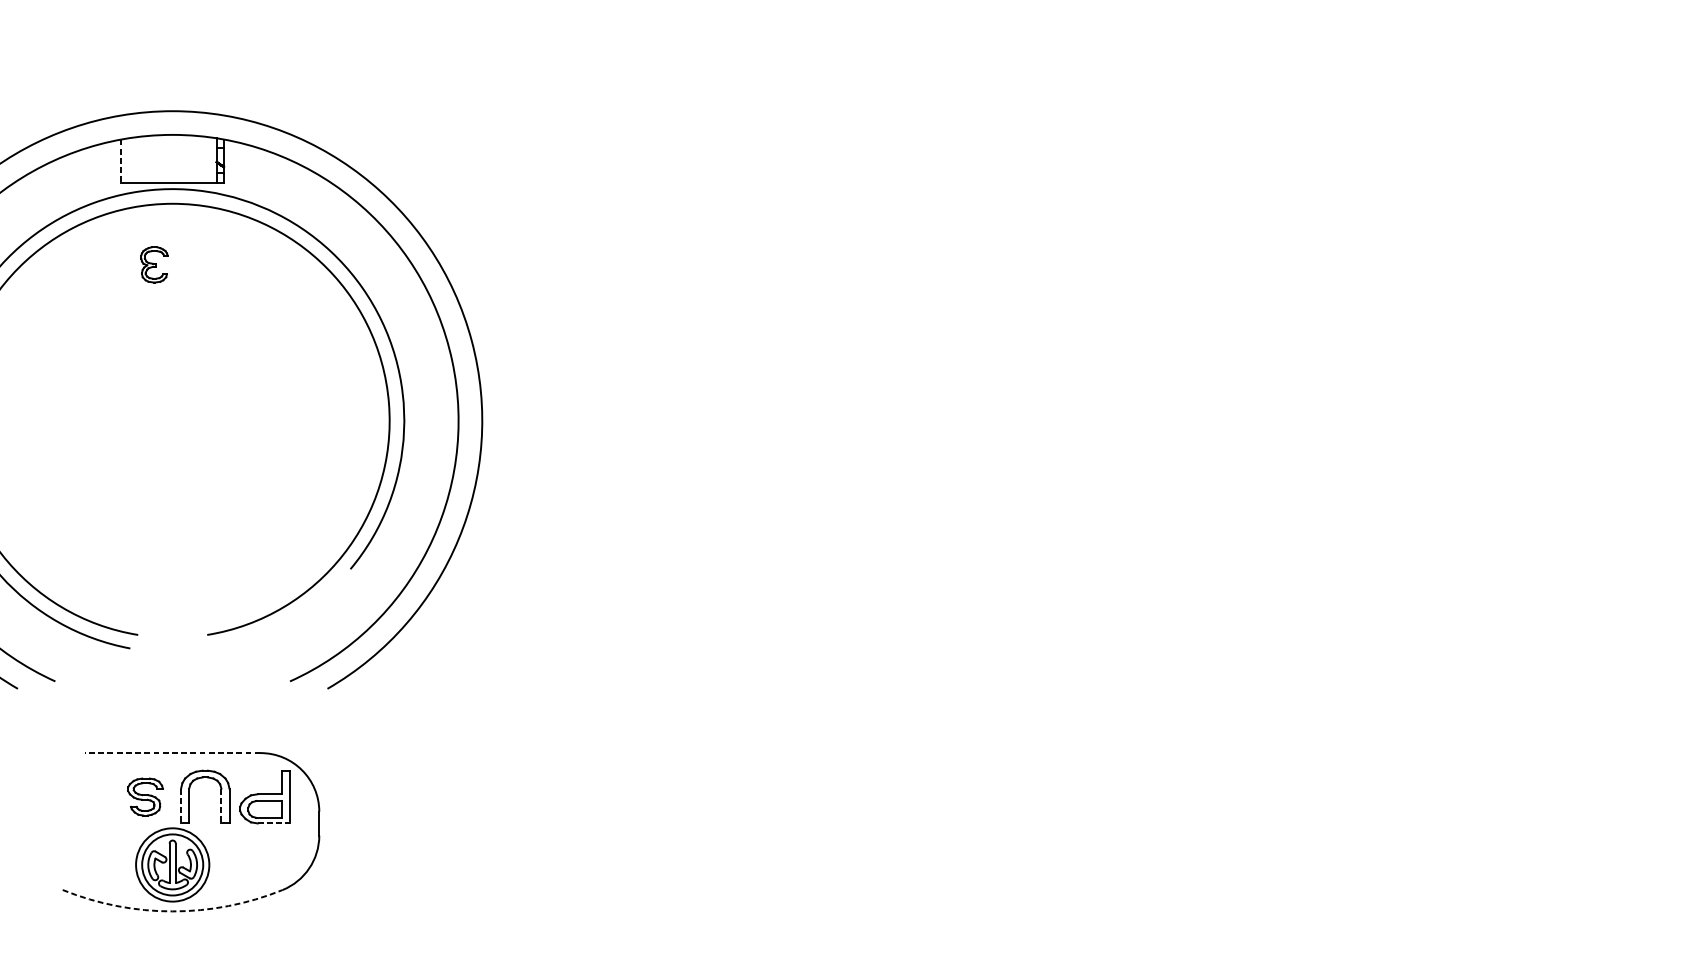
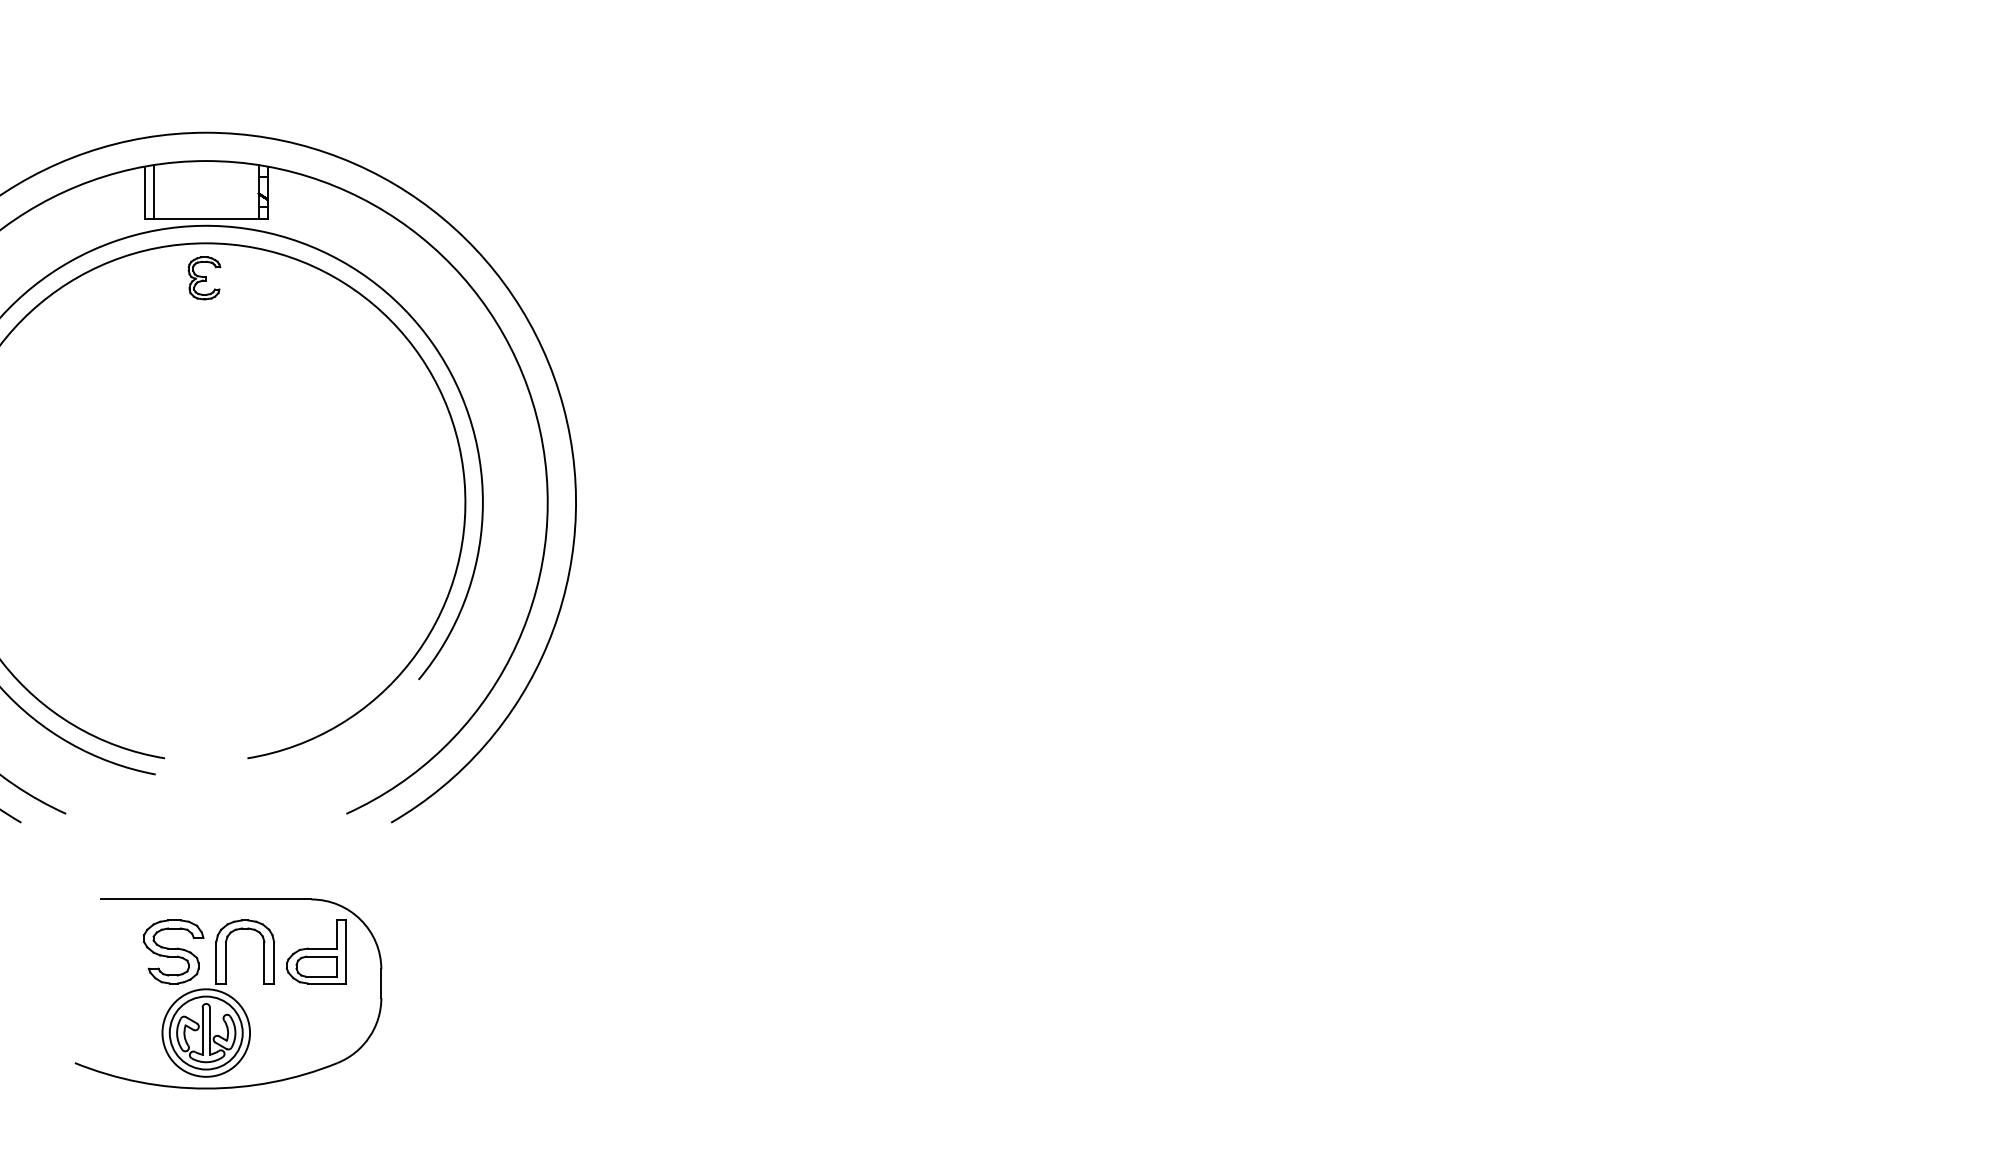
line: (128, 160) -> (153, 191), added
line: (120, 162) -> (144, 193), dashed -> solid
part: (154, 265) -> (204, 278), moved
line: (172, 753) -> (205, 899), dashed -> solid
part: (145, 796) -> (173, 951), size x1.43
line: (181, 805) -> (216, 962), dashed -> solid
line: (221, 805) -> (264, 962), dashed -> solid
line: (274, 823) -> (327, 983), dashed -> solid
arc: (172, 911) -> (206, 1088), dashed -> solid

